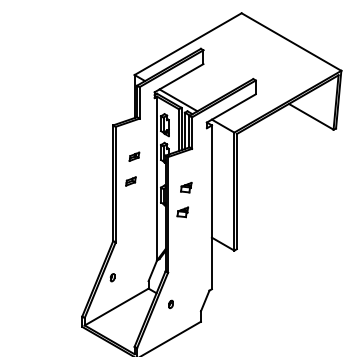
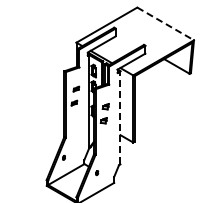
line: (291, 41) -> (165, 23), solid -> dashed
line: (212, 206) -> (120, 117), solid -> dashed

